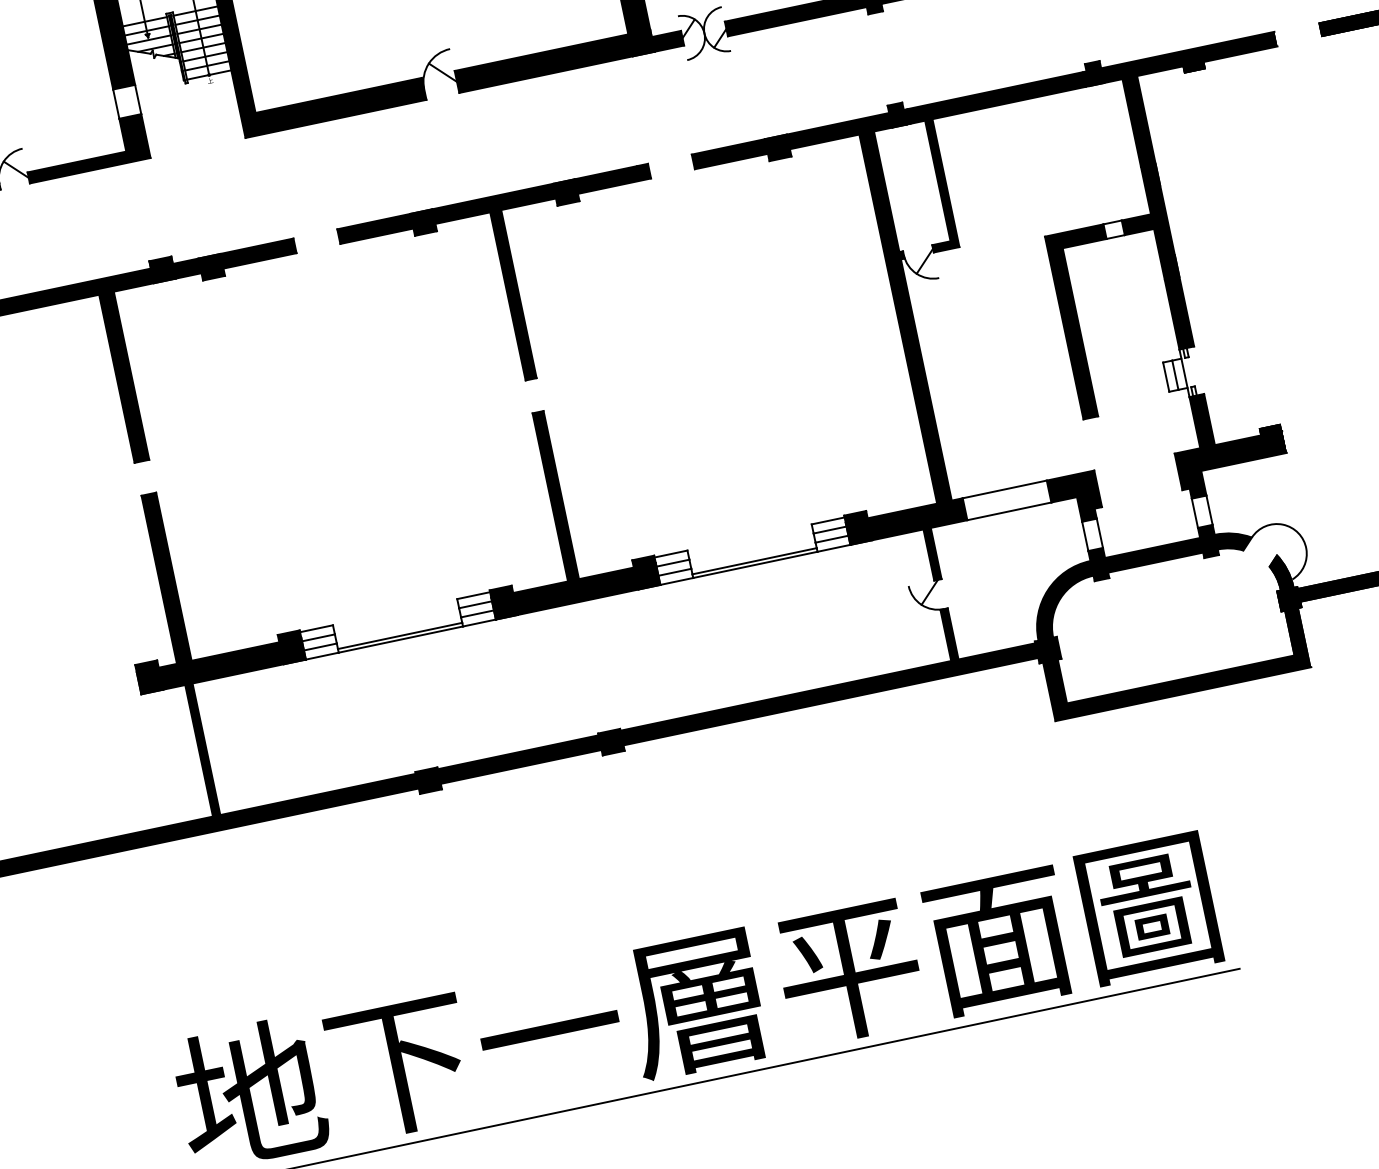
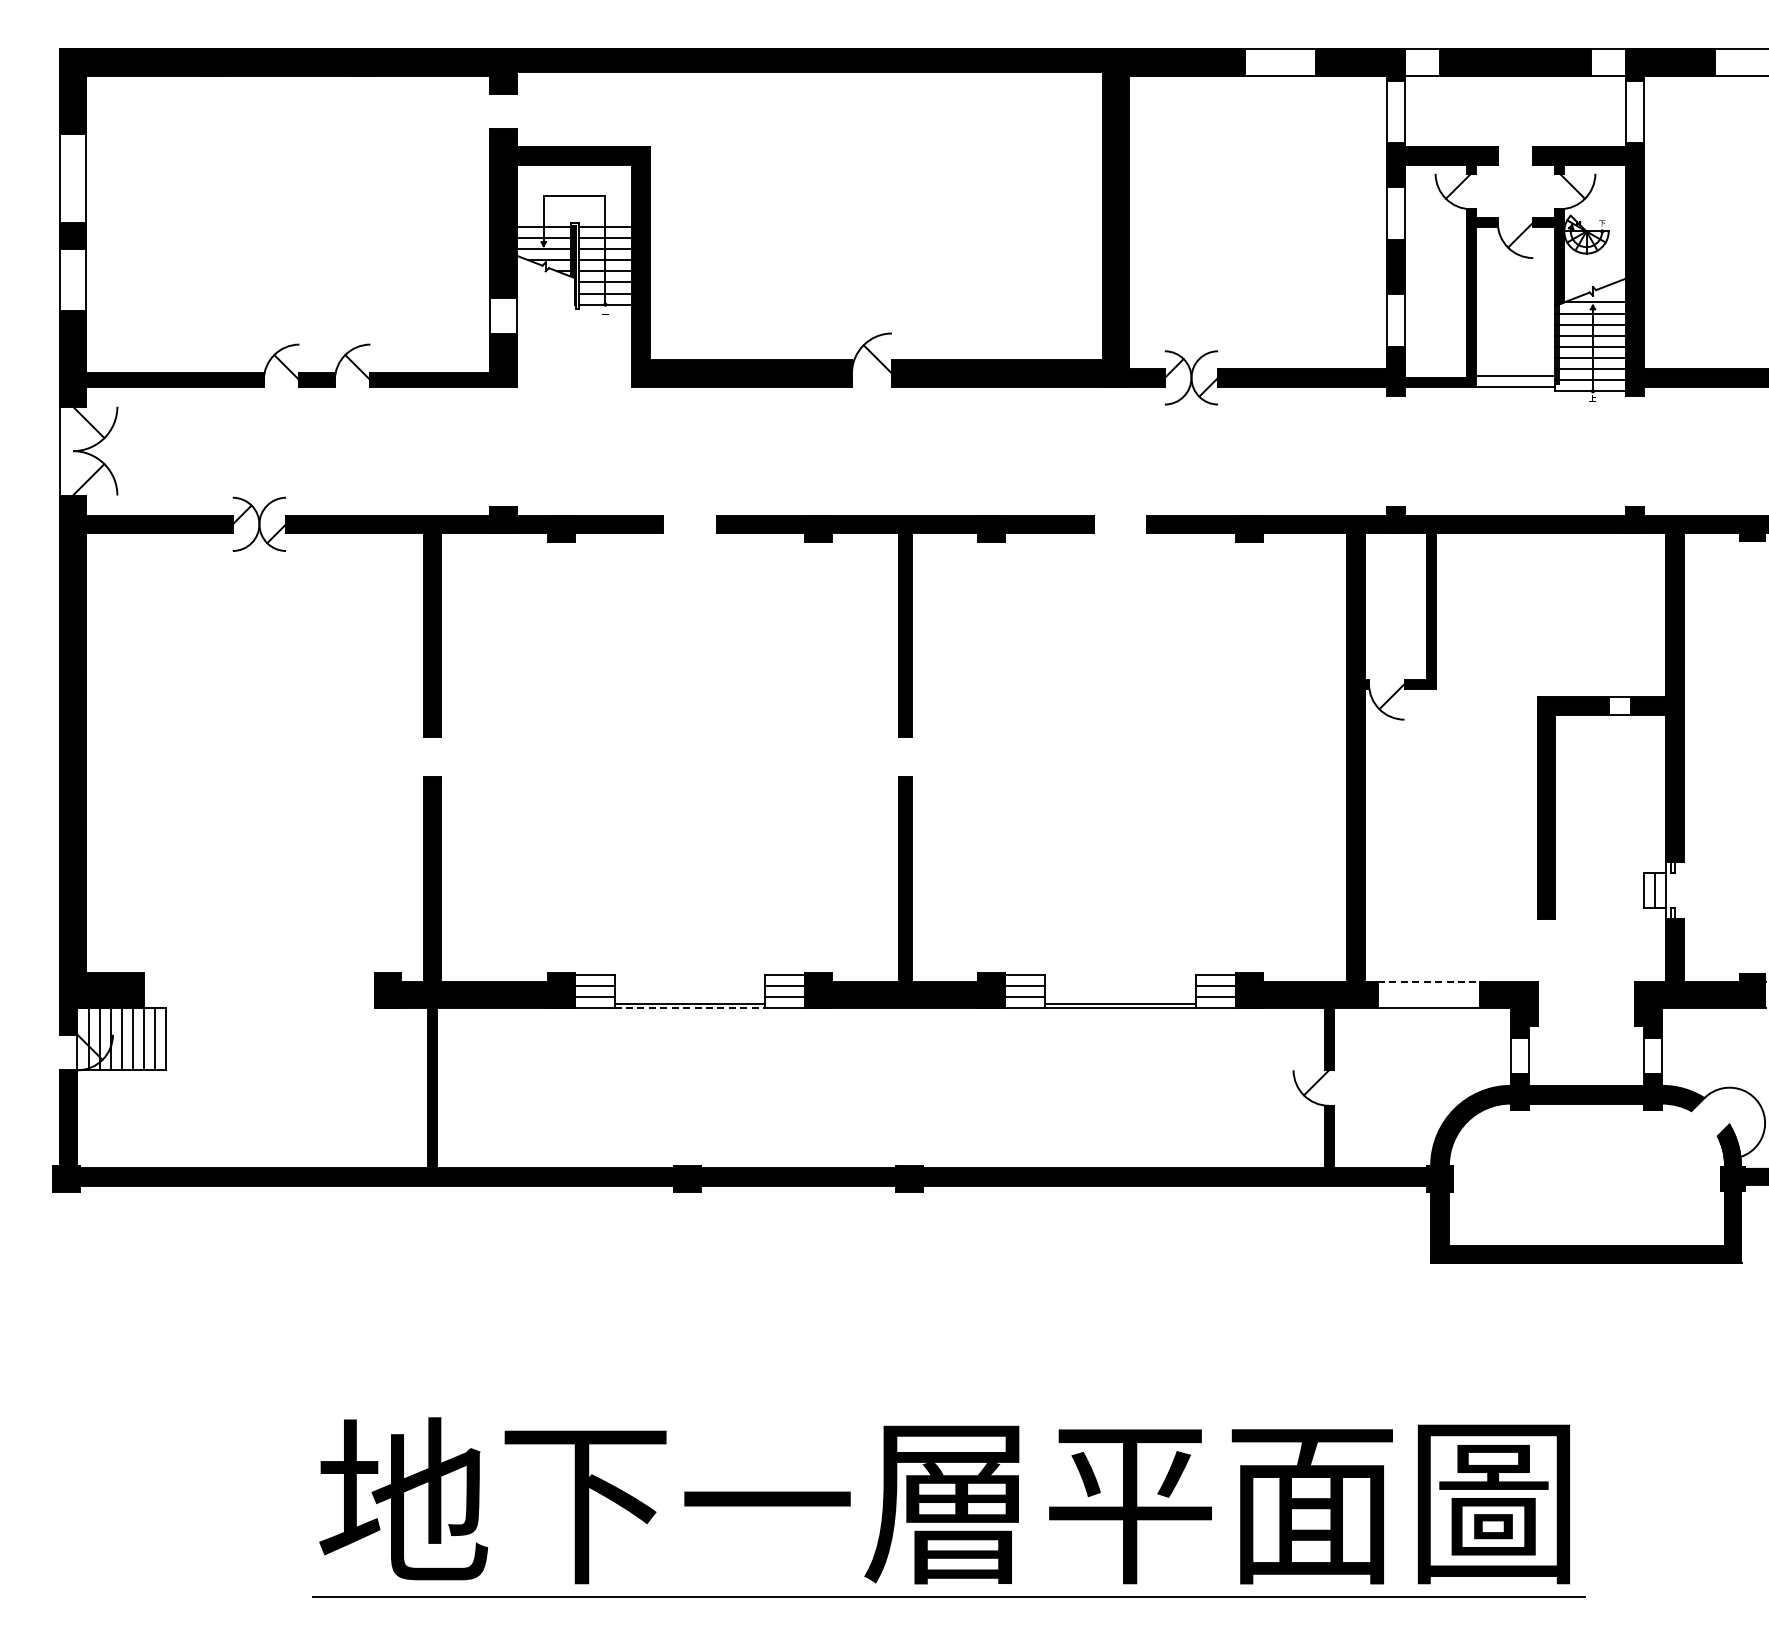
line: (1005, 489) -> (1429, 981), solid -> dashed
line: (401, 639) -> (690, 1008), solid -> dashed

